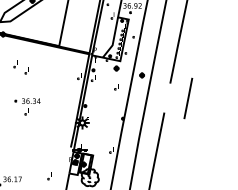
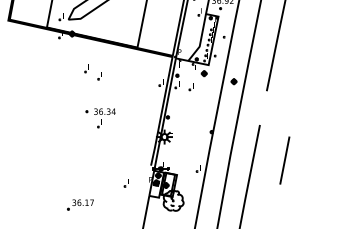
part: (115, 87) -> (190, 87), moved
line: (188, 98) -> (284, 160), moved
part: (48, 176) -> (125, 183), moved

